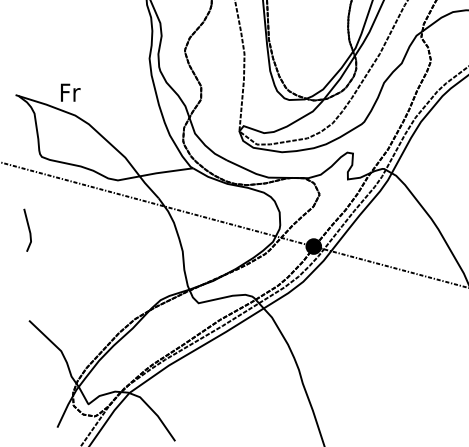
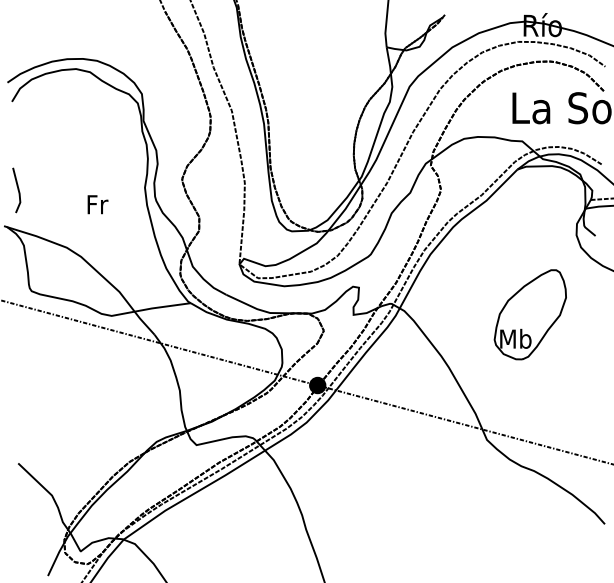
text: (70, 92) -> (97, 204), moved
line: (28, 230) -> (17, 190), moved

